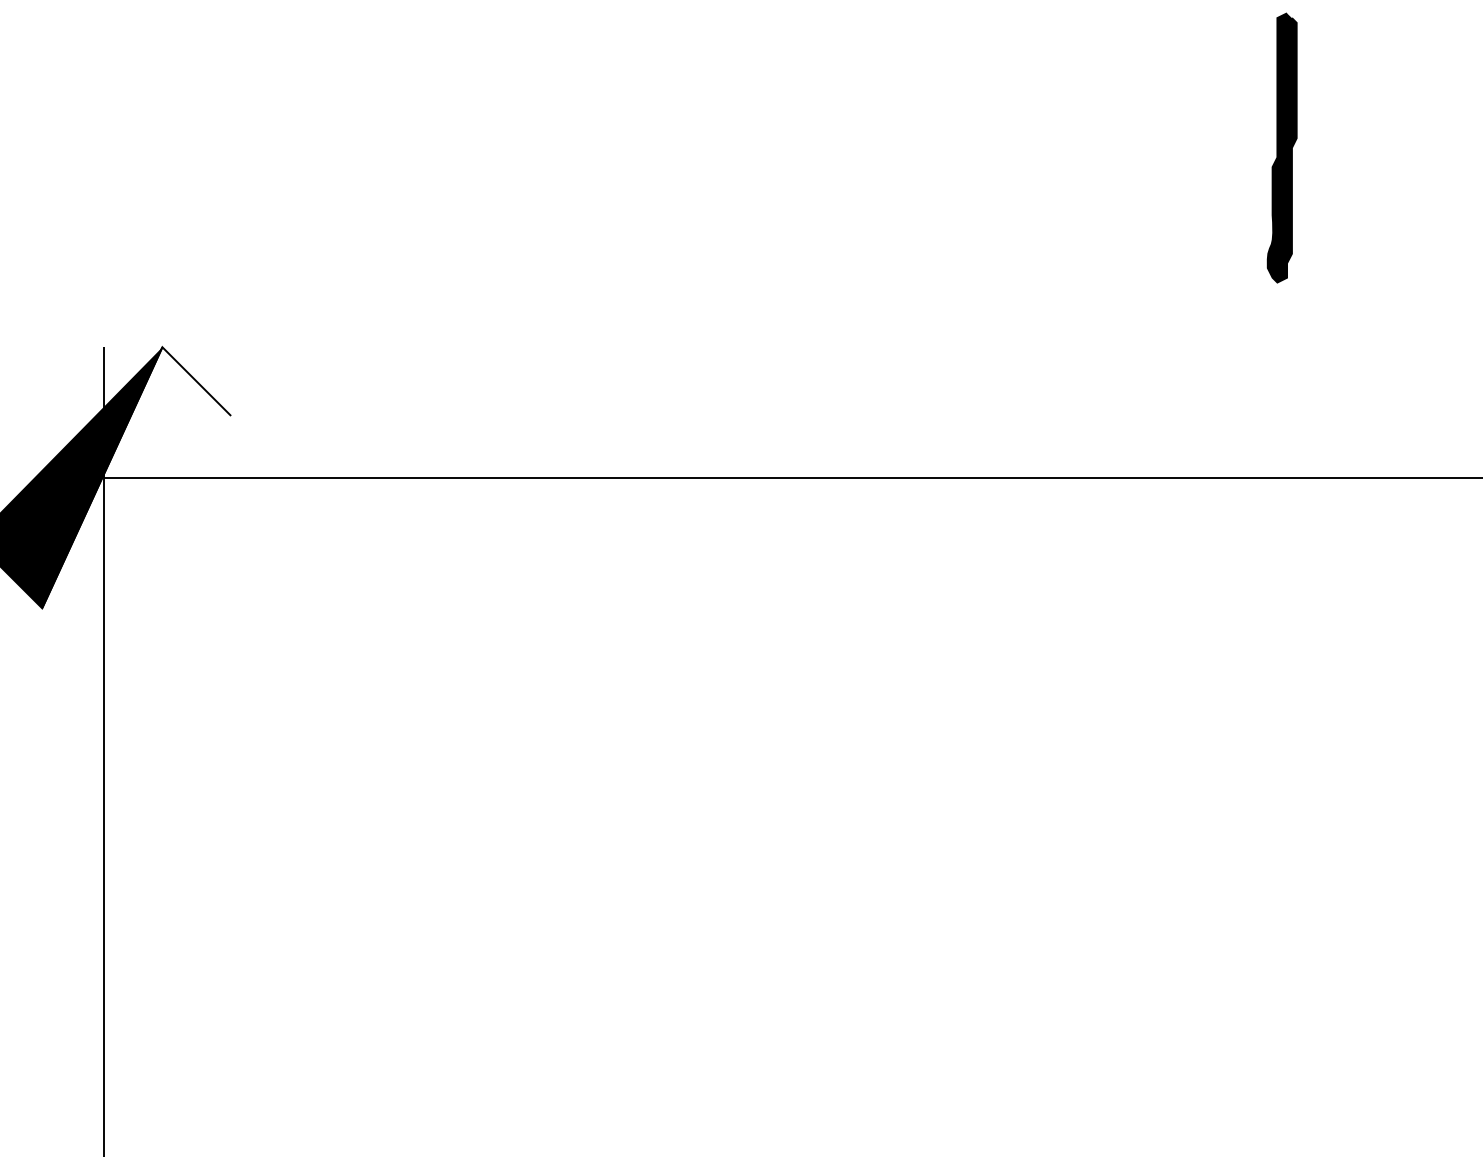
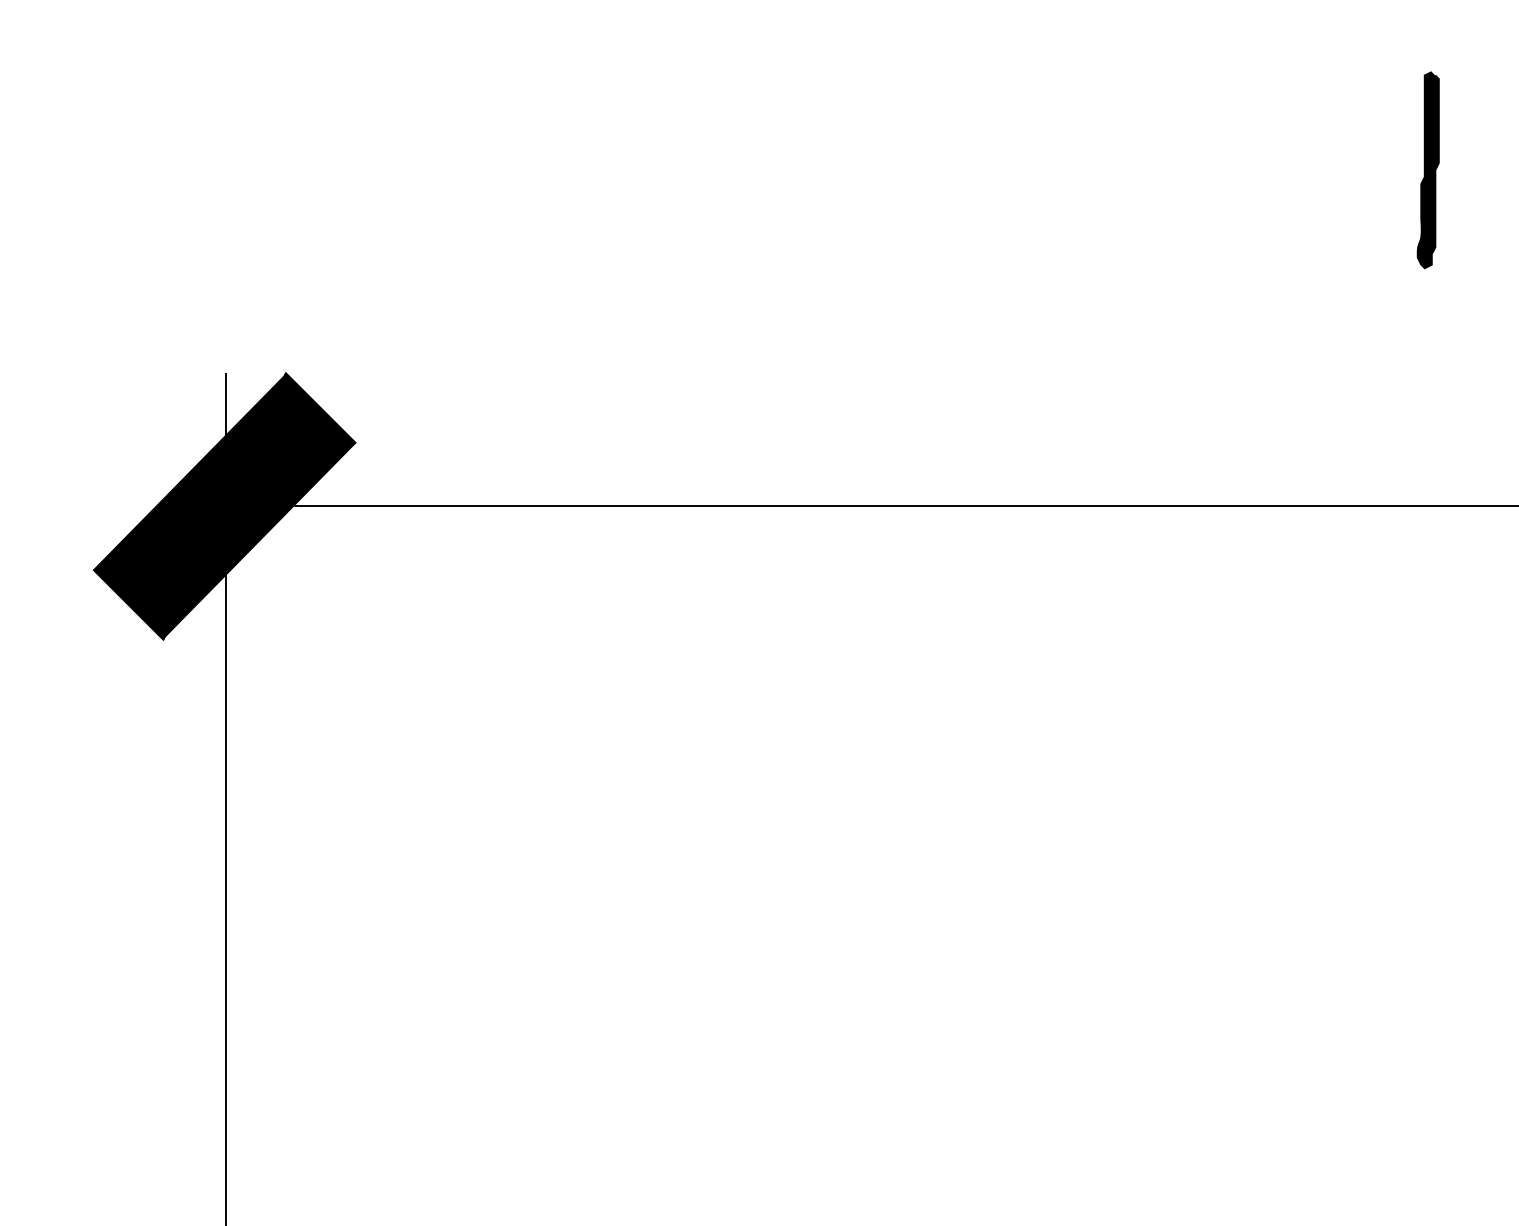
part: (1281, 148) -> (1427, 170), size x0.71
fill: (136, 477) -> (259, 506), added

